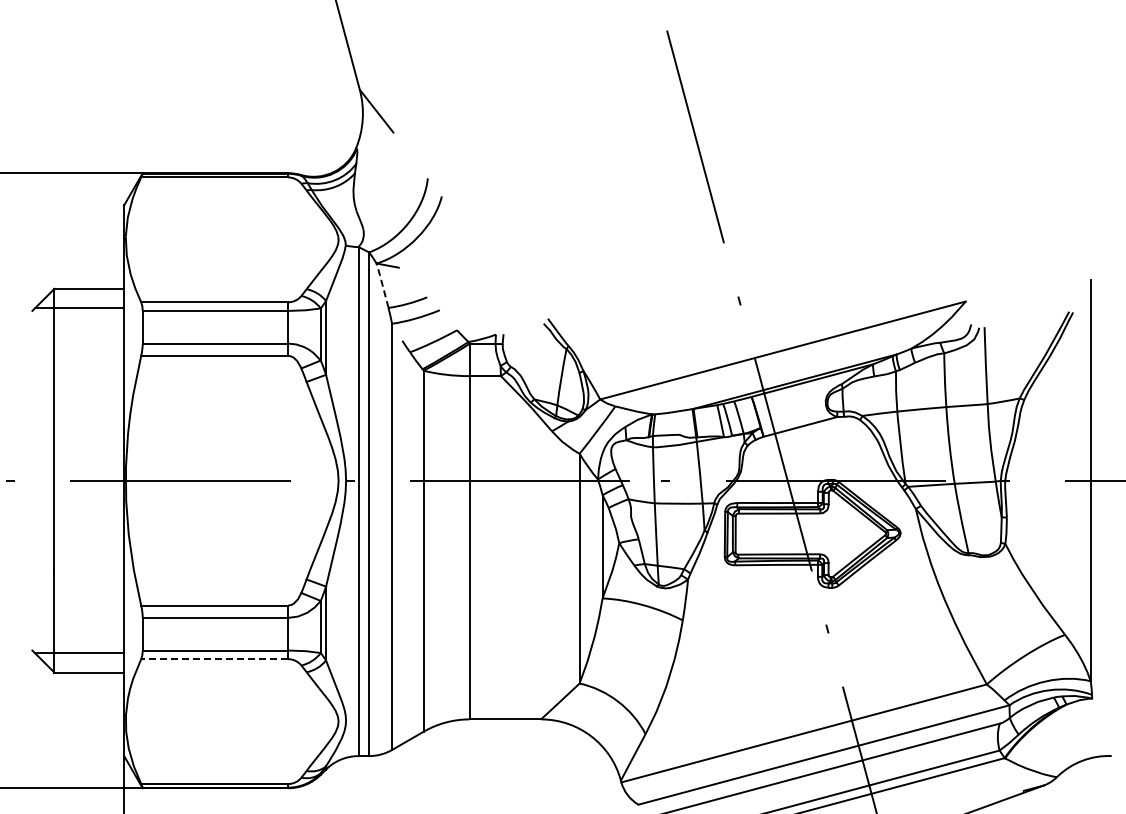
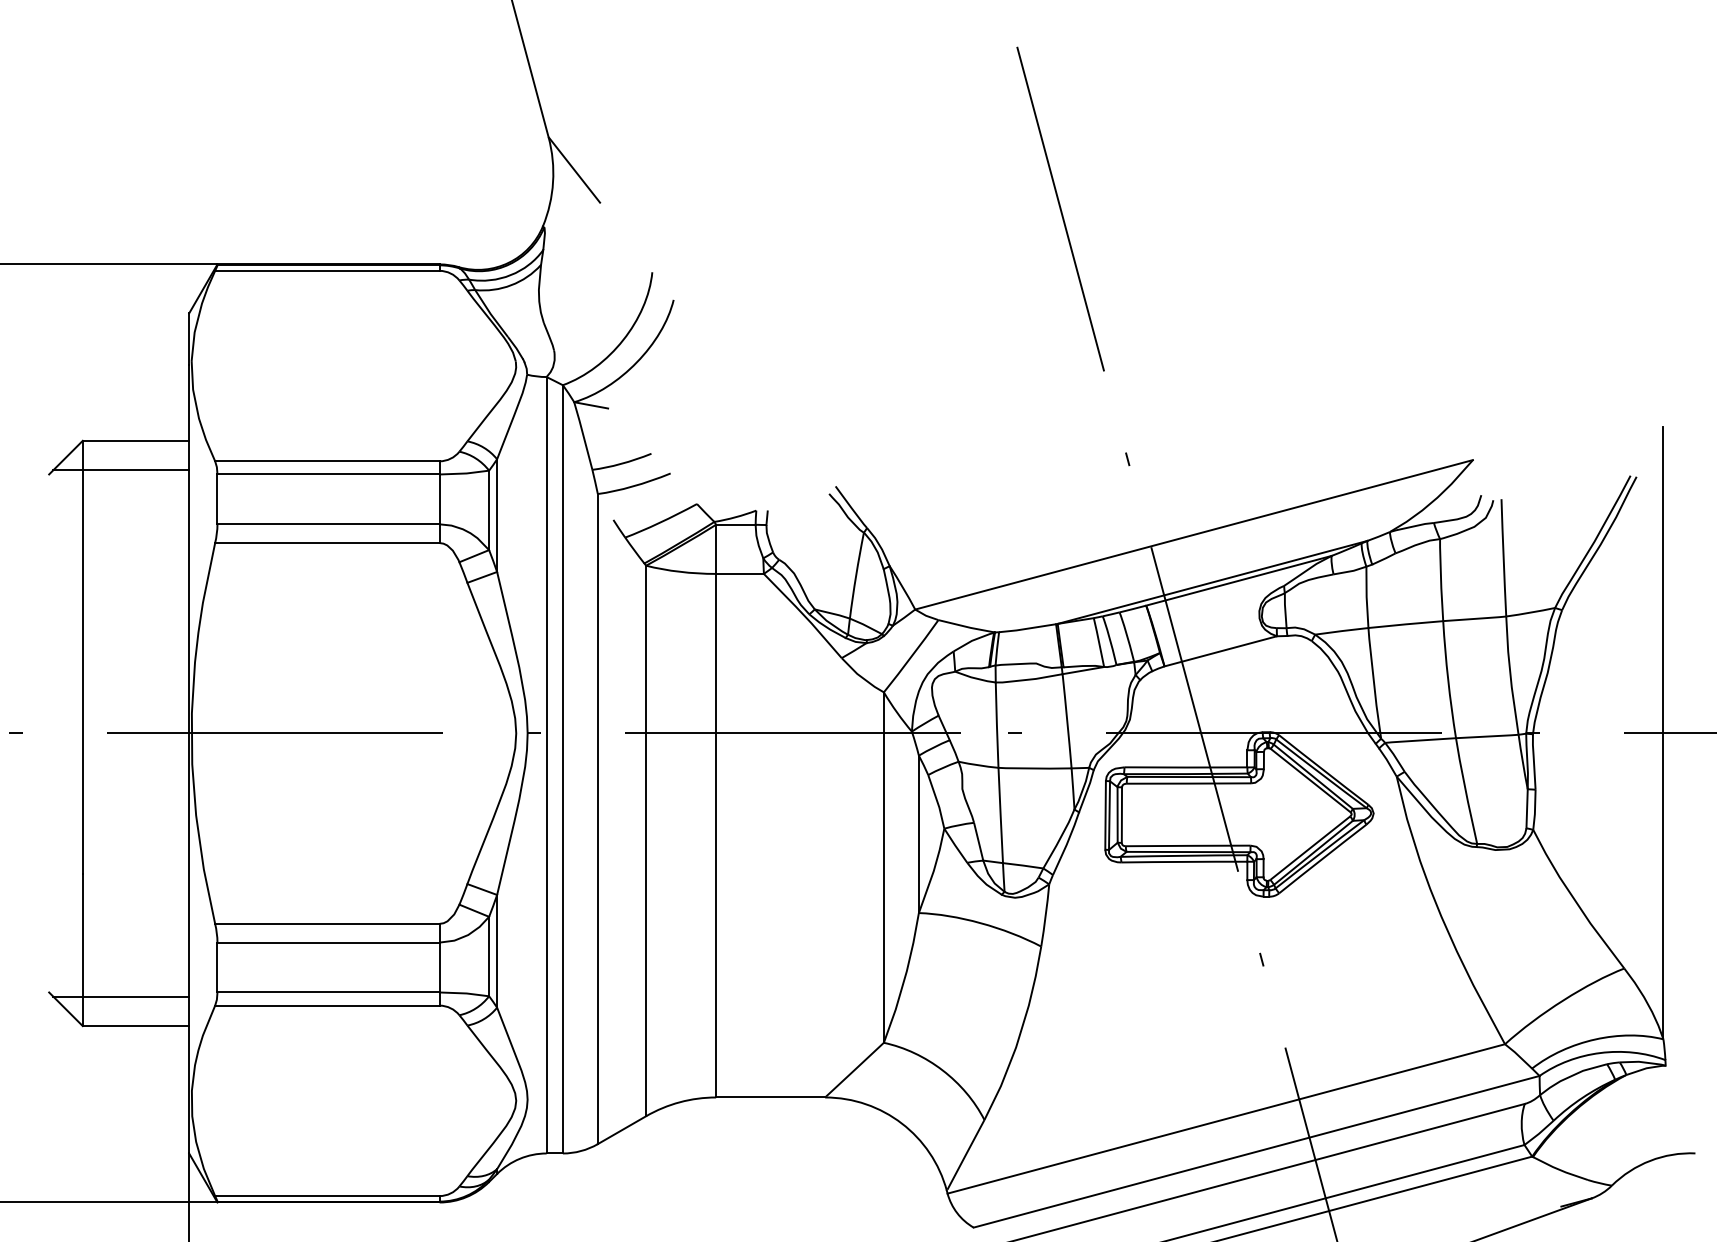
line: (382, 285) -> (583, 435), dashed -> solid
line: (214, 659) -> (326, 1006), dashed -> solid

